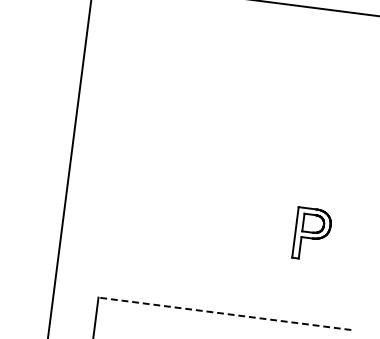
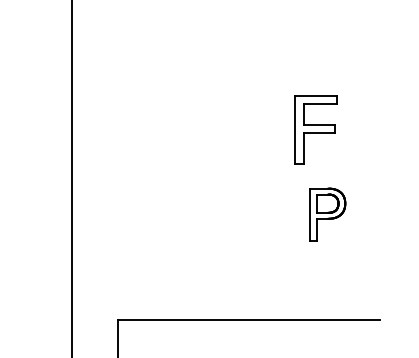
part: (312, 138) -> (315, 129), added
part: (312, 234) -> (327, 214), moved
line: (225, 314) -> (249, 320), dashed -> solid

